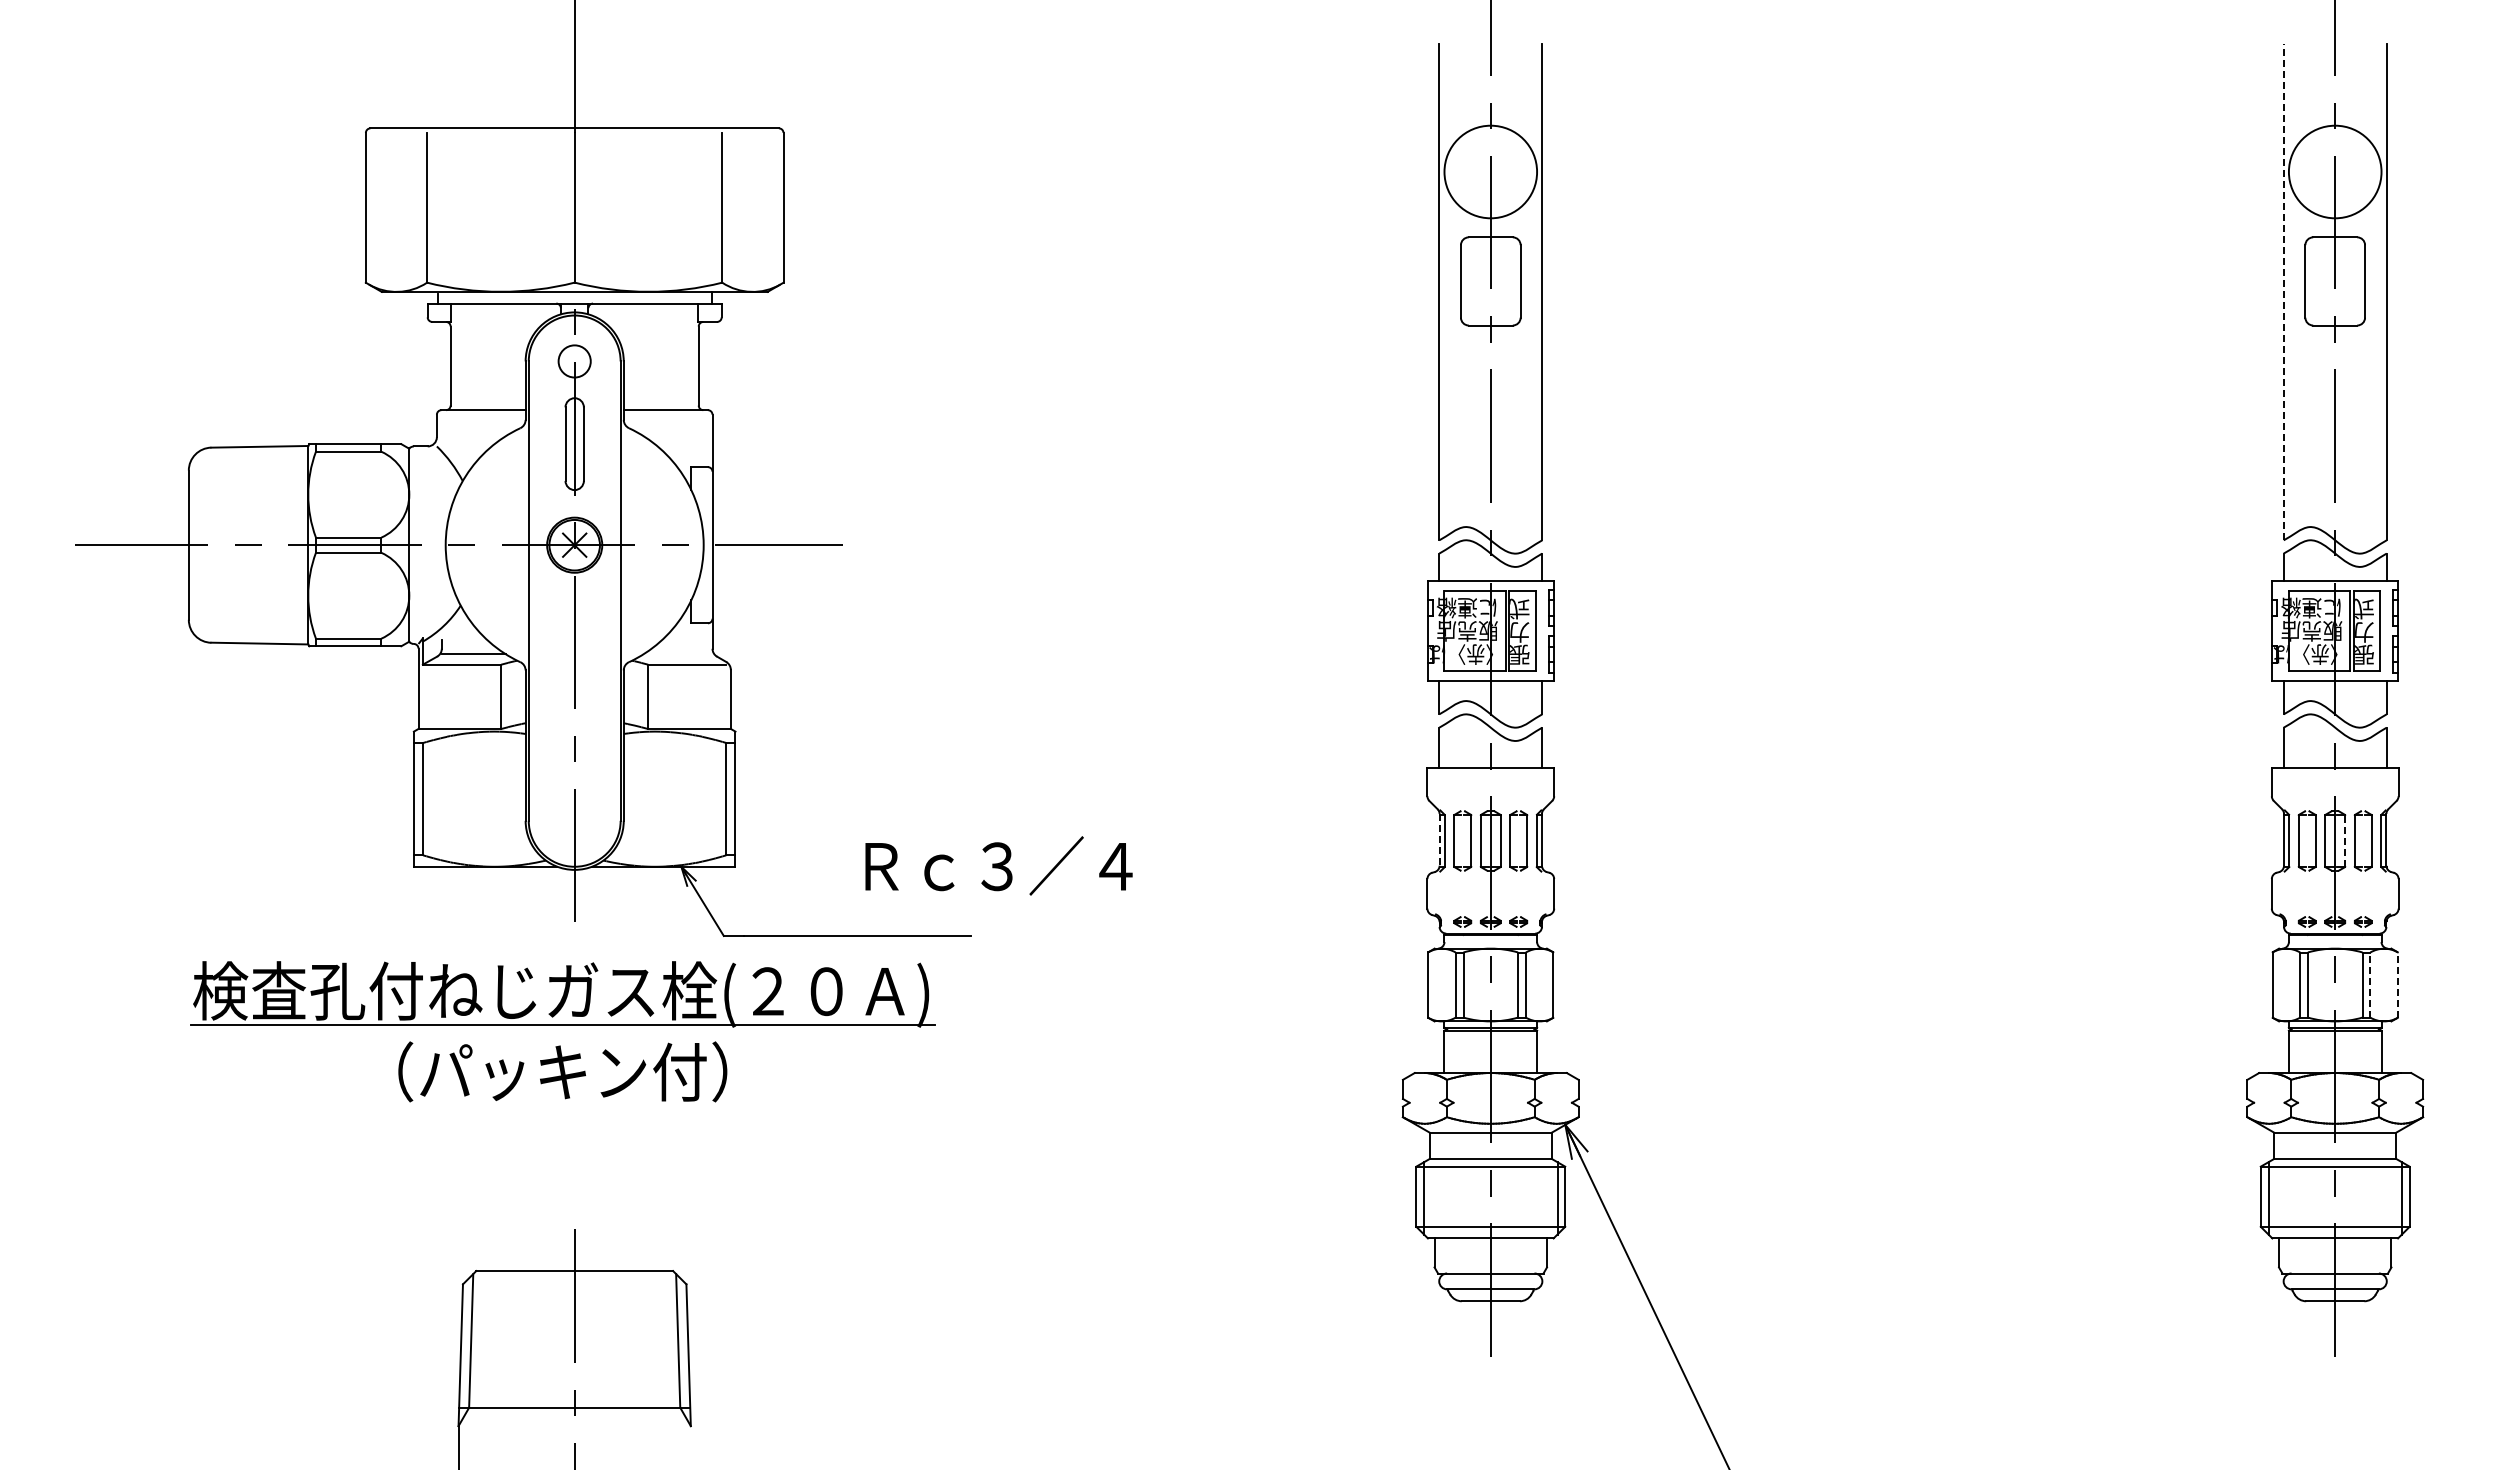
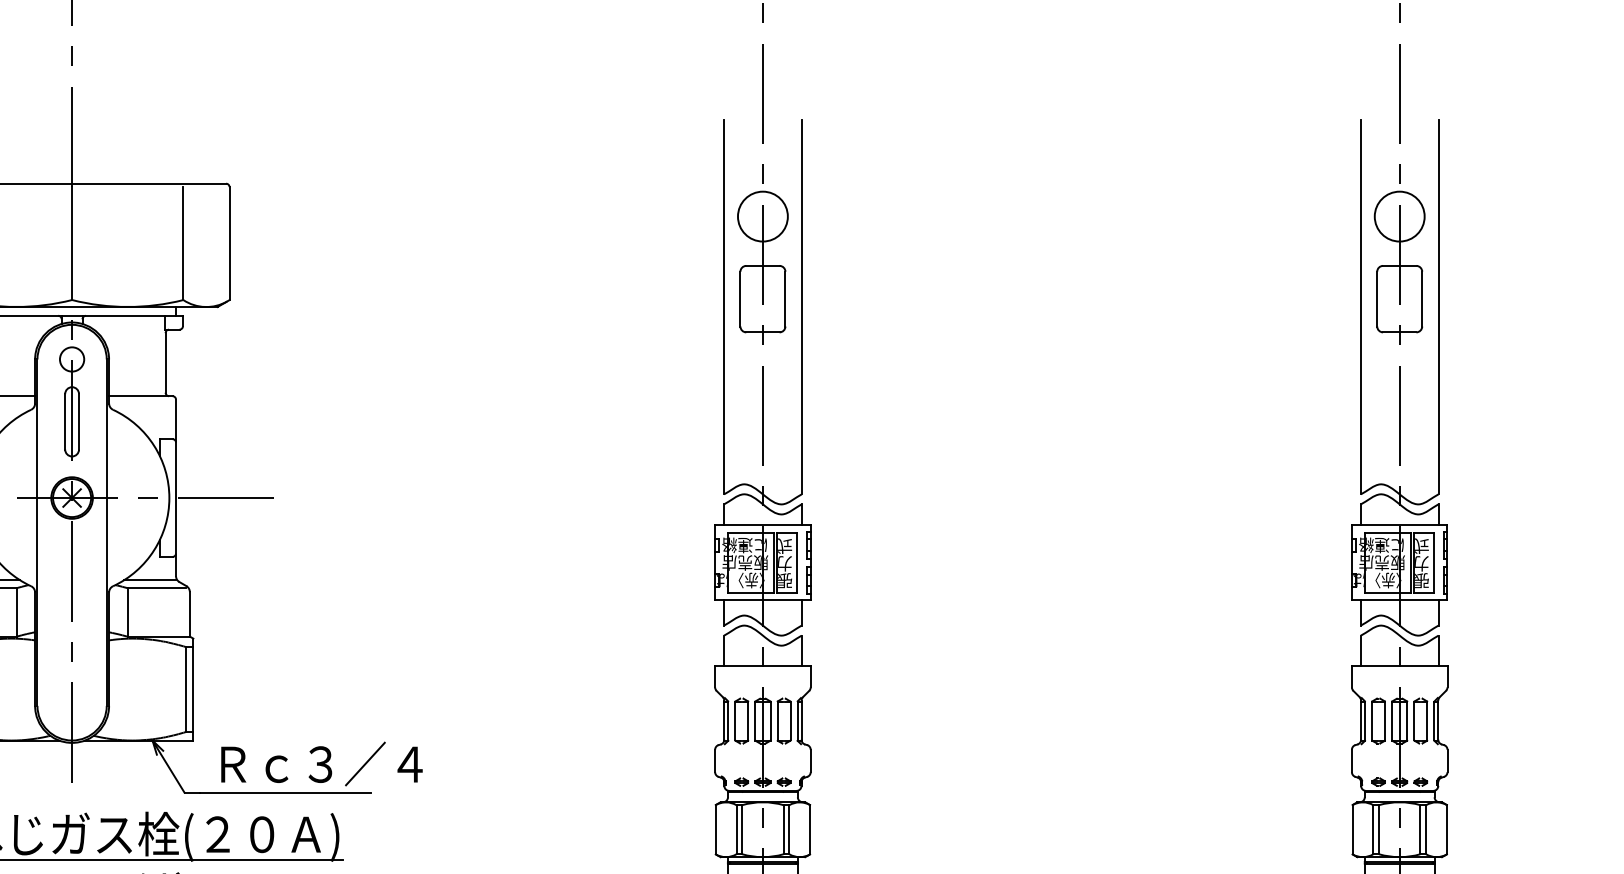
circle: (1490, 171) -> (762, 216), size x0.71
circle: (2335, 171) -> (1399, 216), size x0.71
line: (2283, 291) -> (1360, 306), dashed -> solid
line: (677, 654) -> (149, 580), added
line: (1439, 839) -> (724, 719), dashed -> solid
line: (2345, 841) -> (1407, 721), dashed -> solid
text: (998, 865) -> (321, 763), moved
line: (2370, 985) -> (1426, 830), dashed -> solid
line: (2397, 985) -> (1446, 830), dashed -> solid

